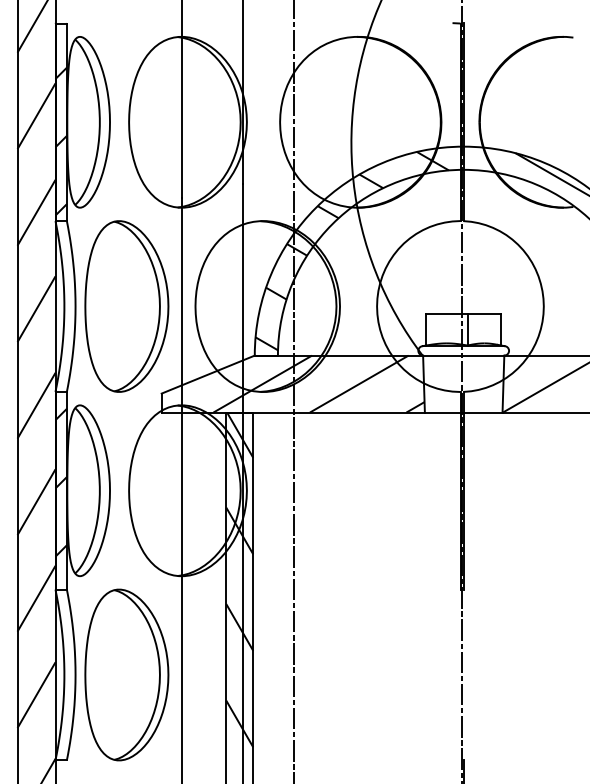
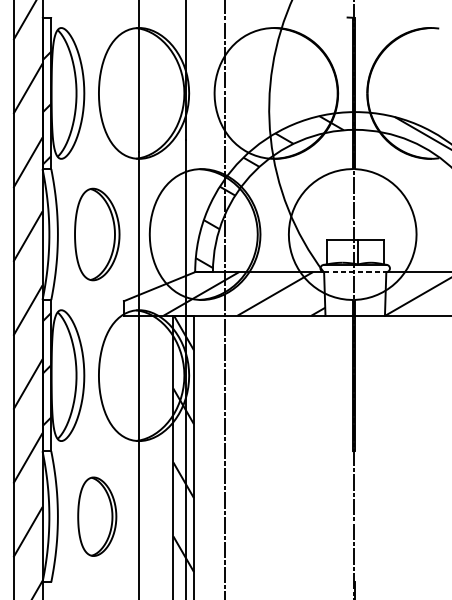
part: (126, 306) -> (96, 234), size x0.7
line: (463, 355) -> (355, 272), solid -> dashed
part: (126, 674) -> (96, 516), size x0.6

